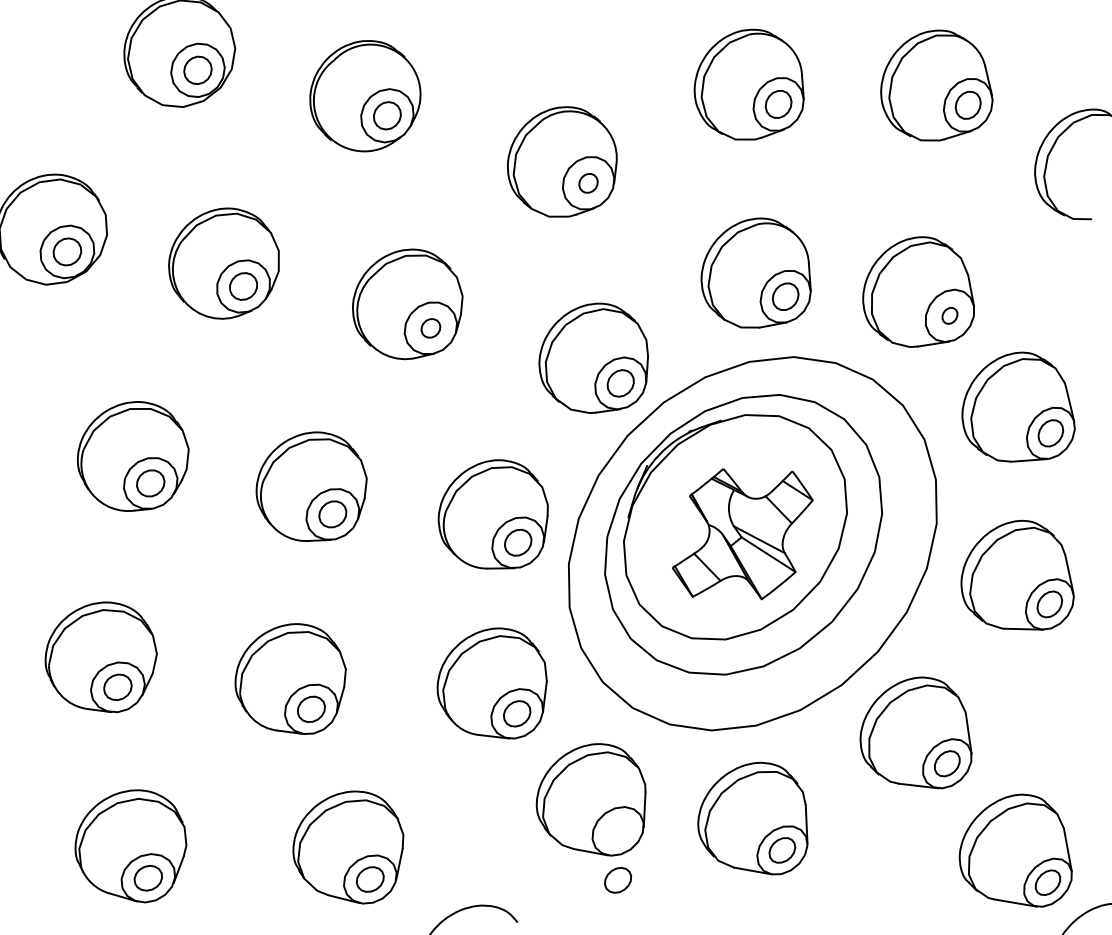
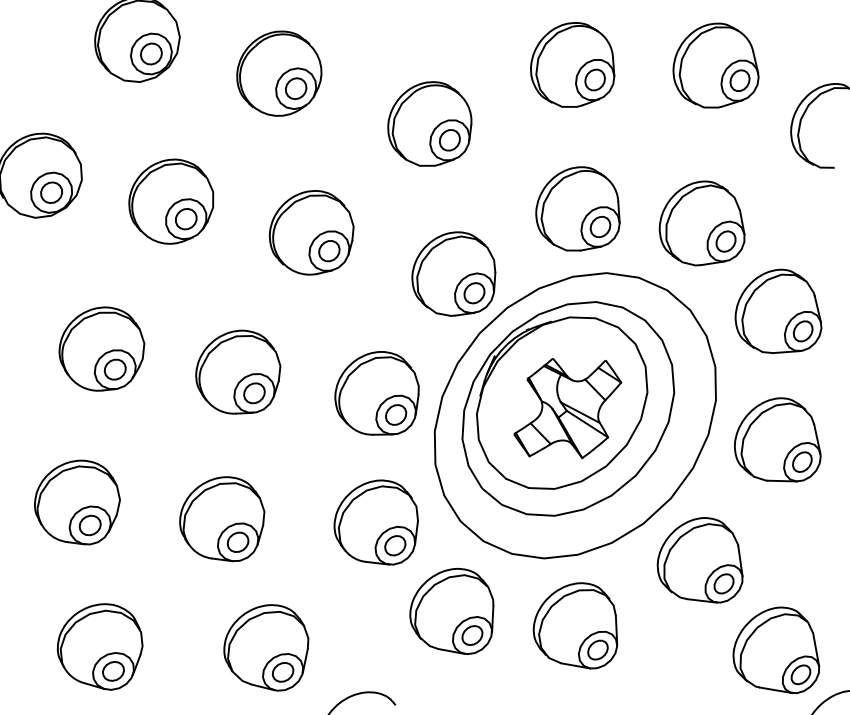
part: (588, 183) -> (449, 140), size x1.43
part: (949, 315) -> (725, 241), size x1.67
part: (430, 328) -> (329, 251), size x1.43
part: (618, 880) -> (472, 635), moved

